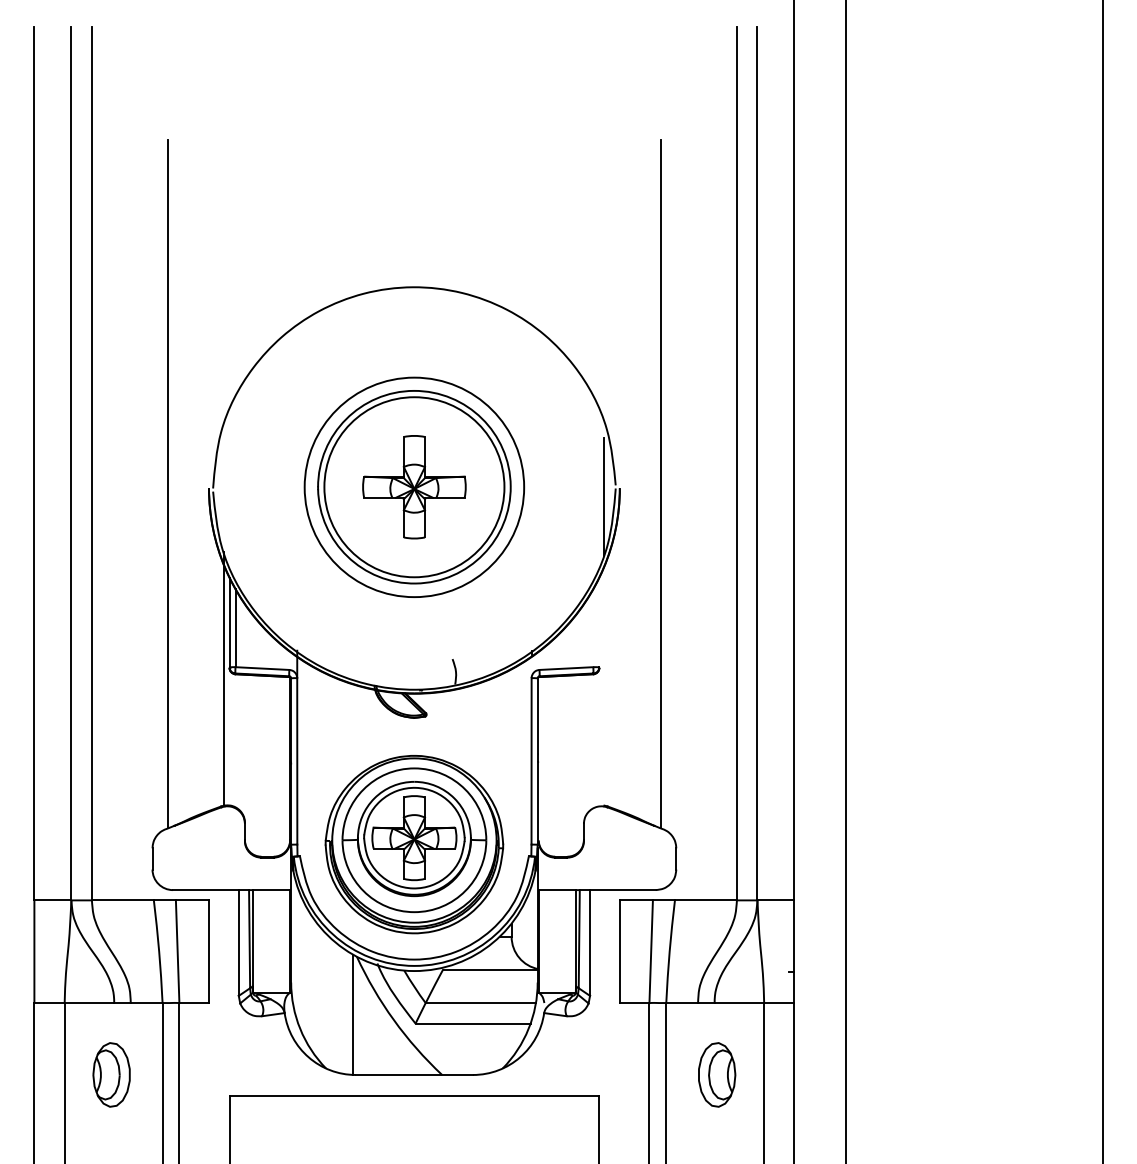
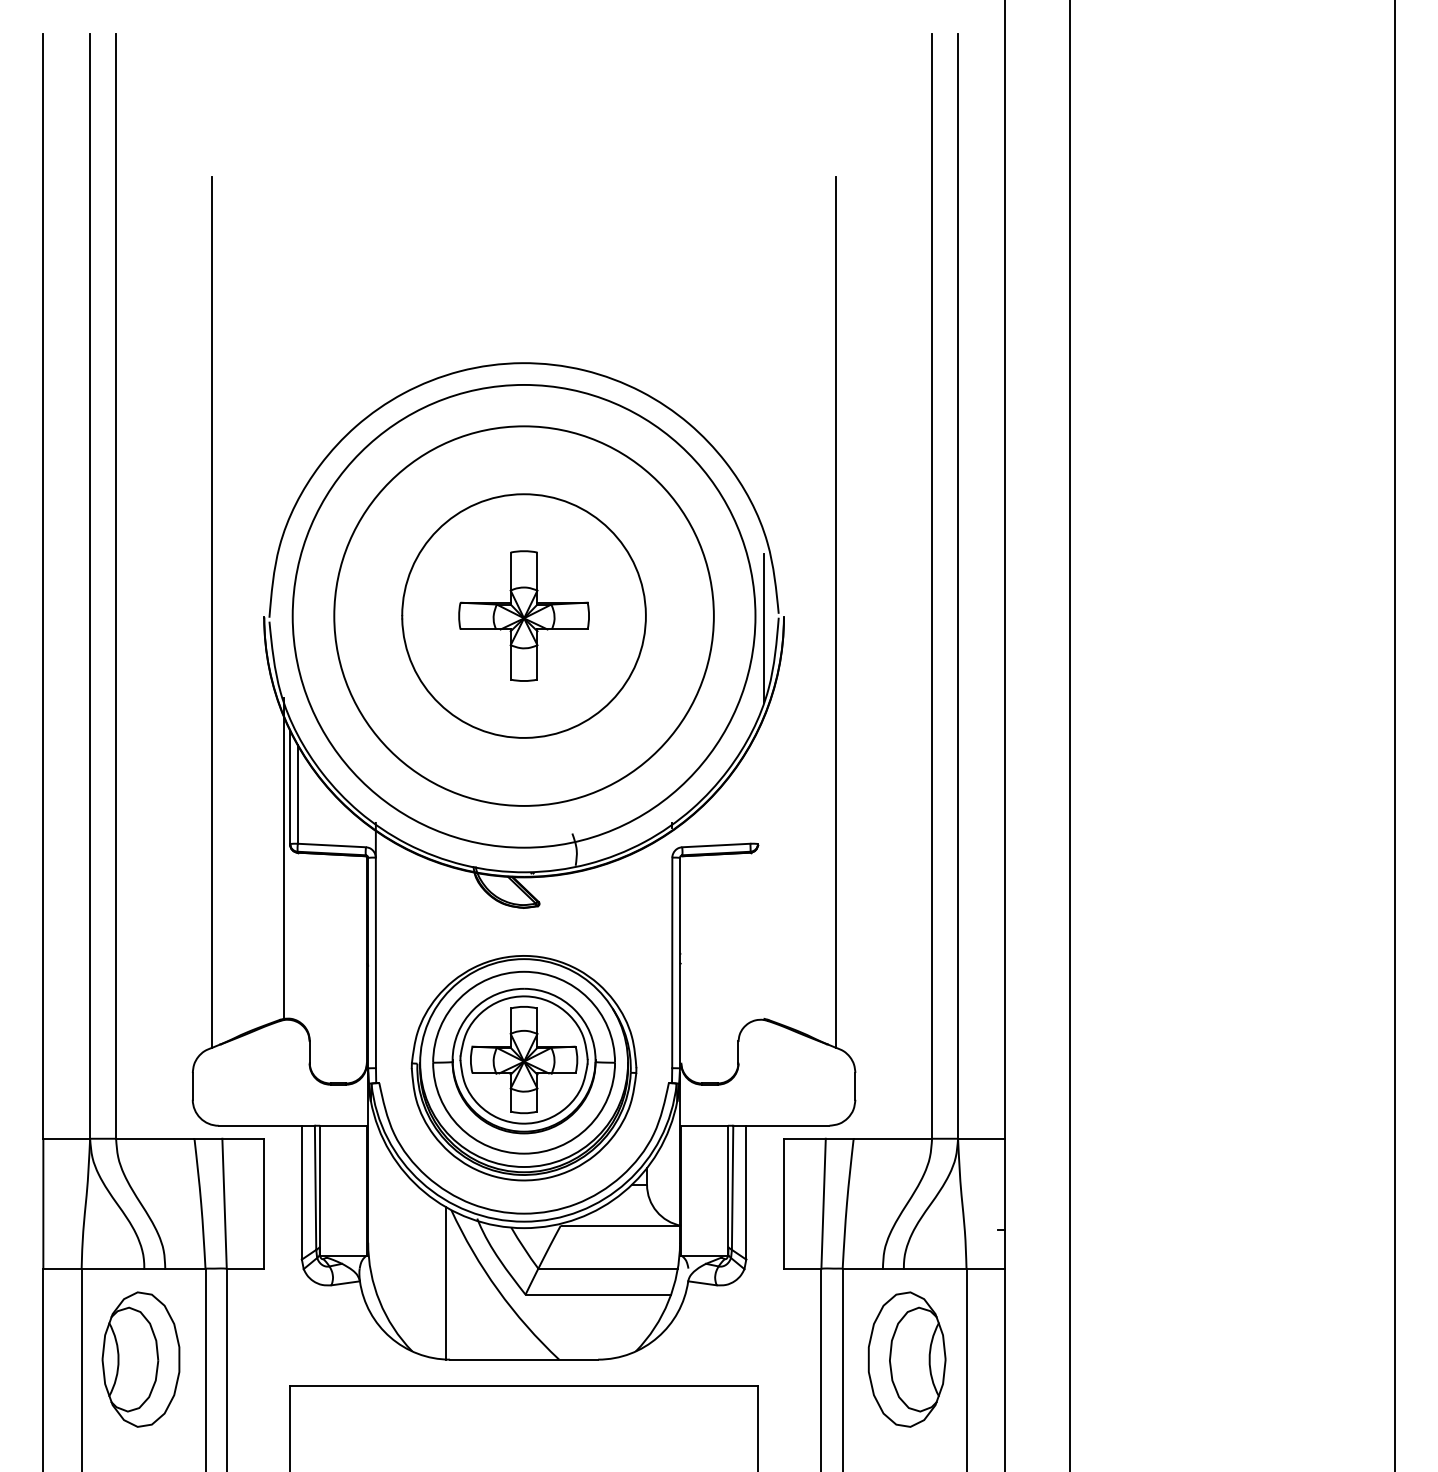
circle: (413, 486) -> (523, 615), size x1.67
circle: (413, 486) -> (523, 615), size x1.67
part: (111, 1074) -> (140, 1359), size x1.67
part: (716, 1074) -> (906, 1359), size x1.67

